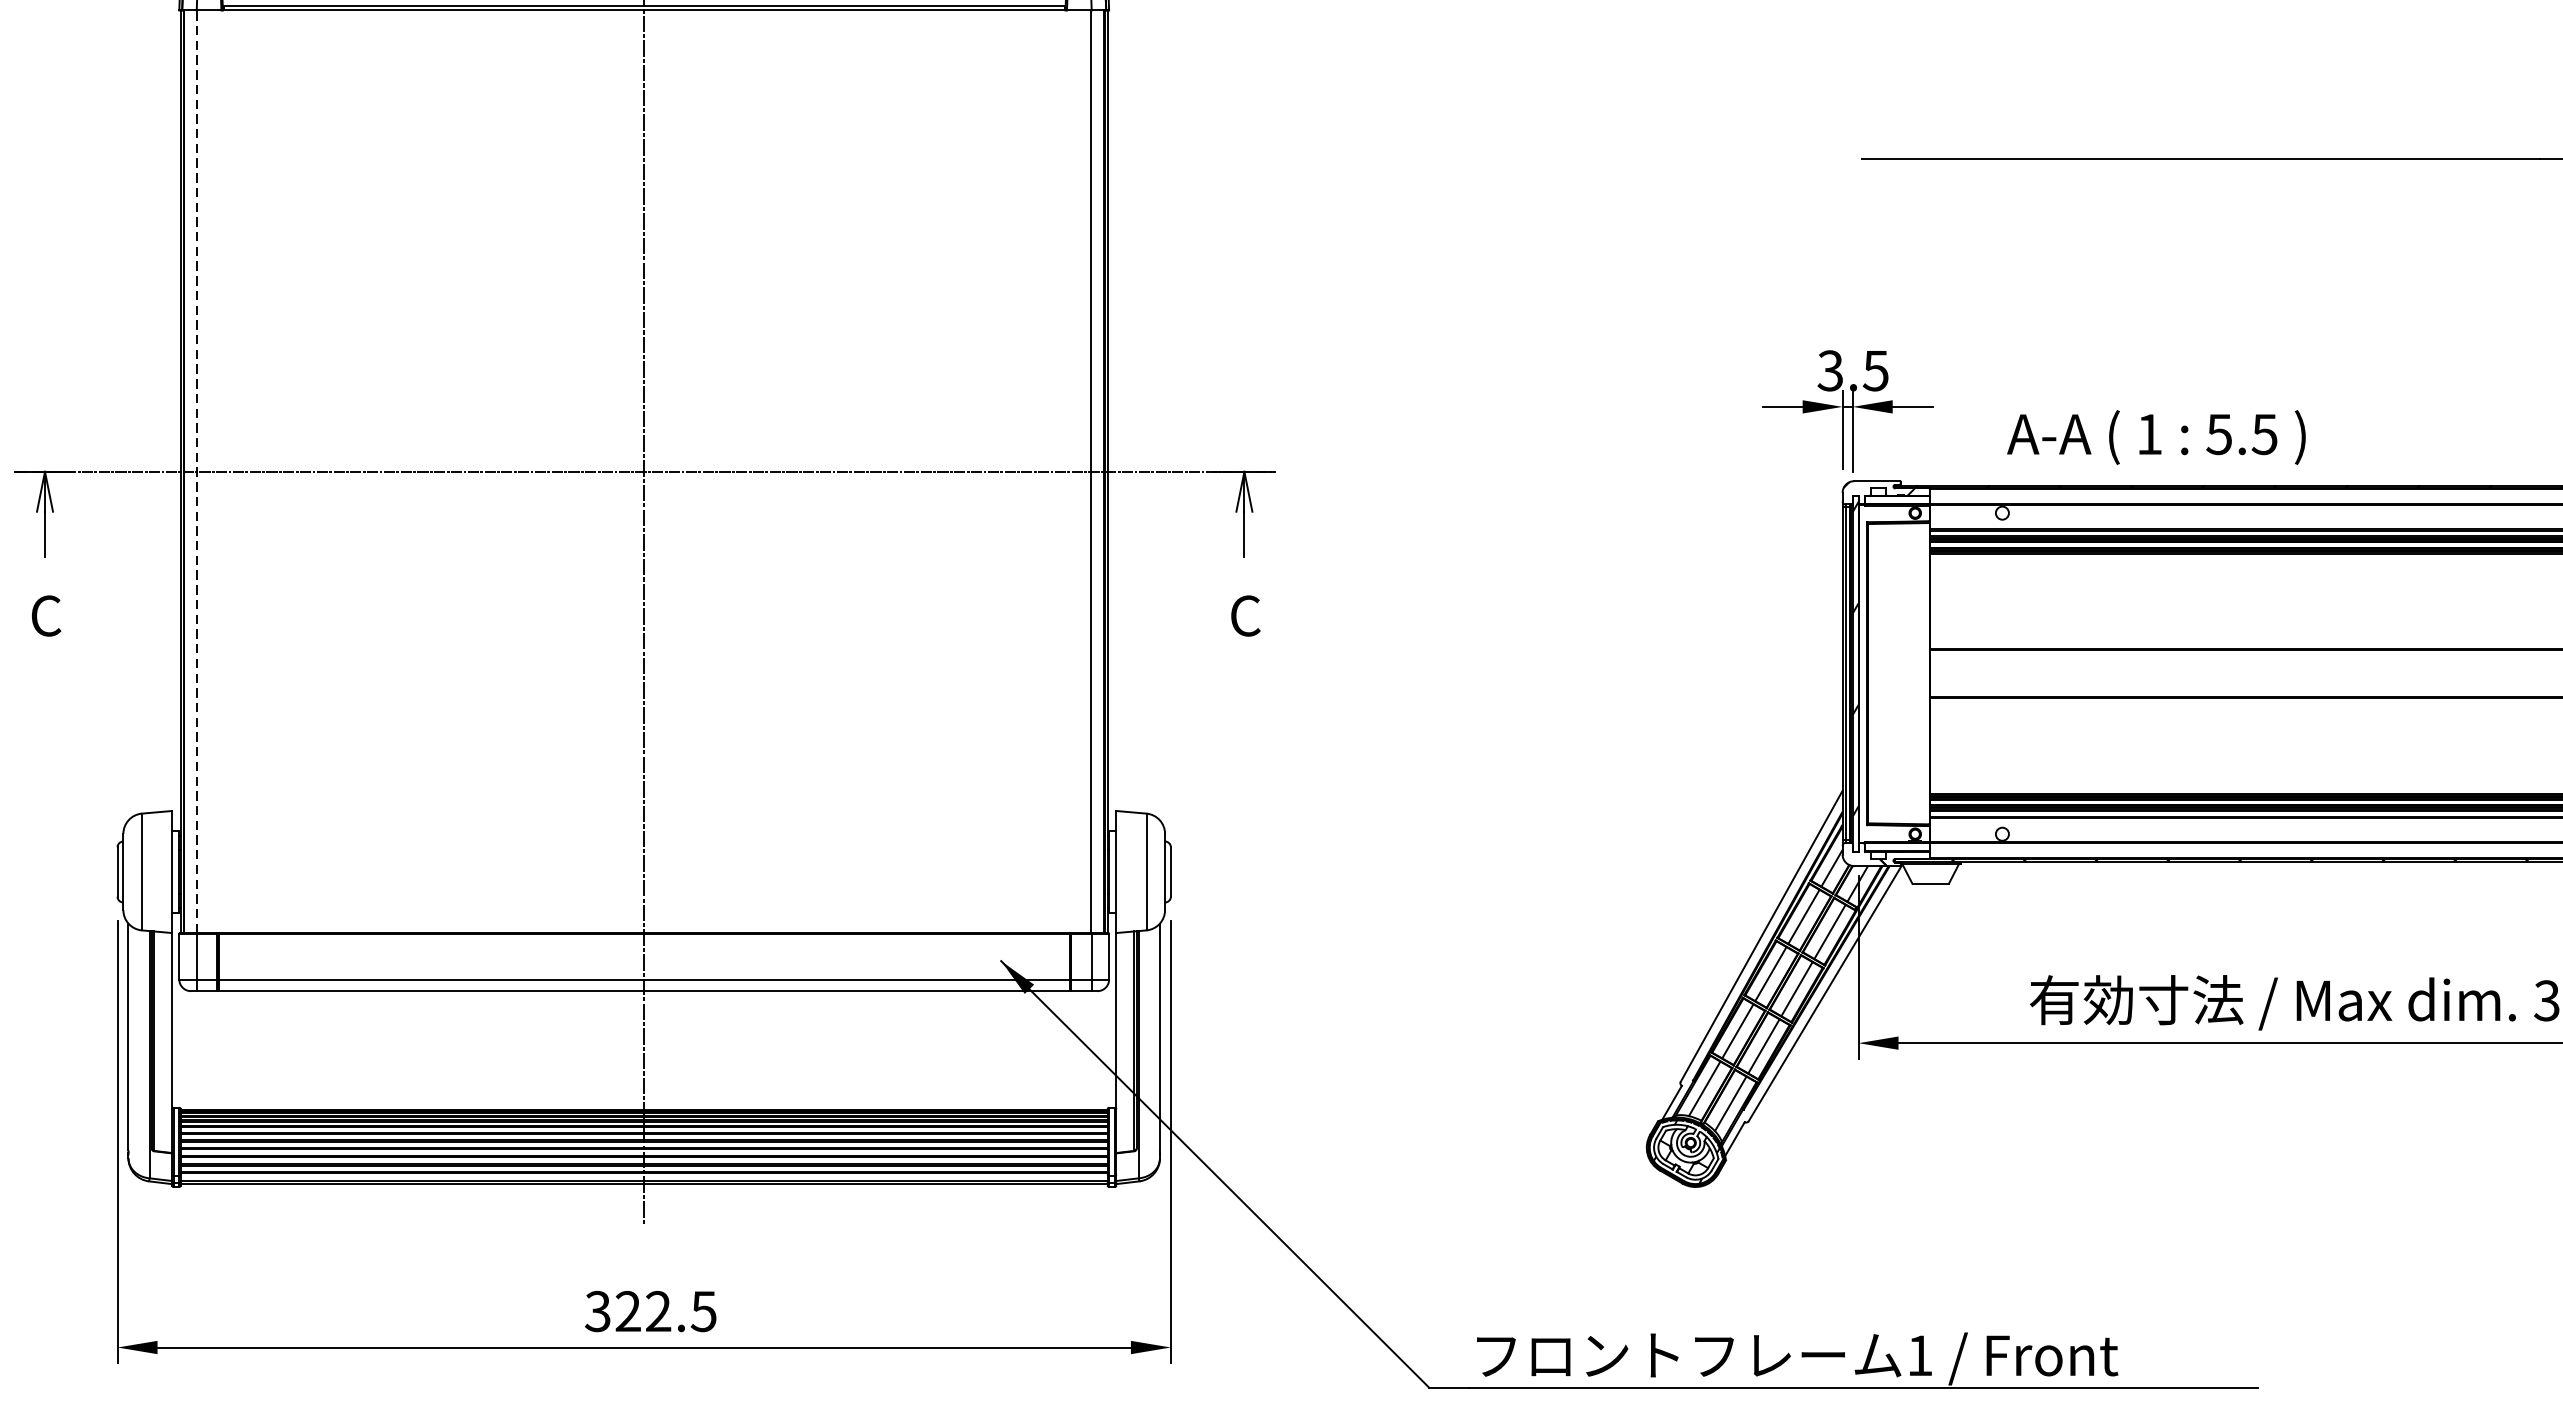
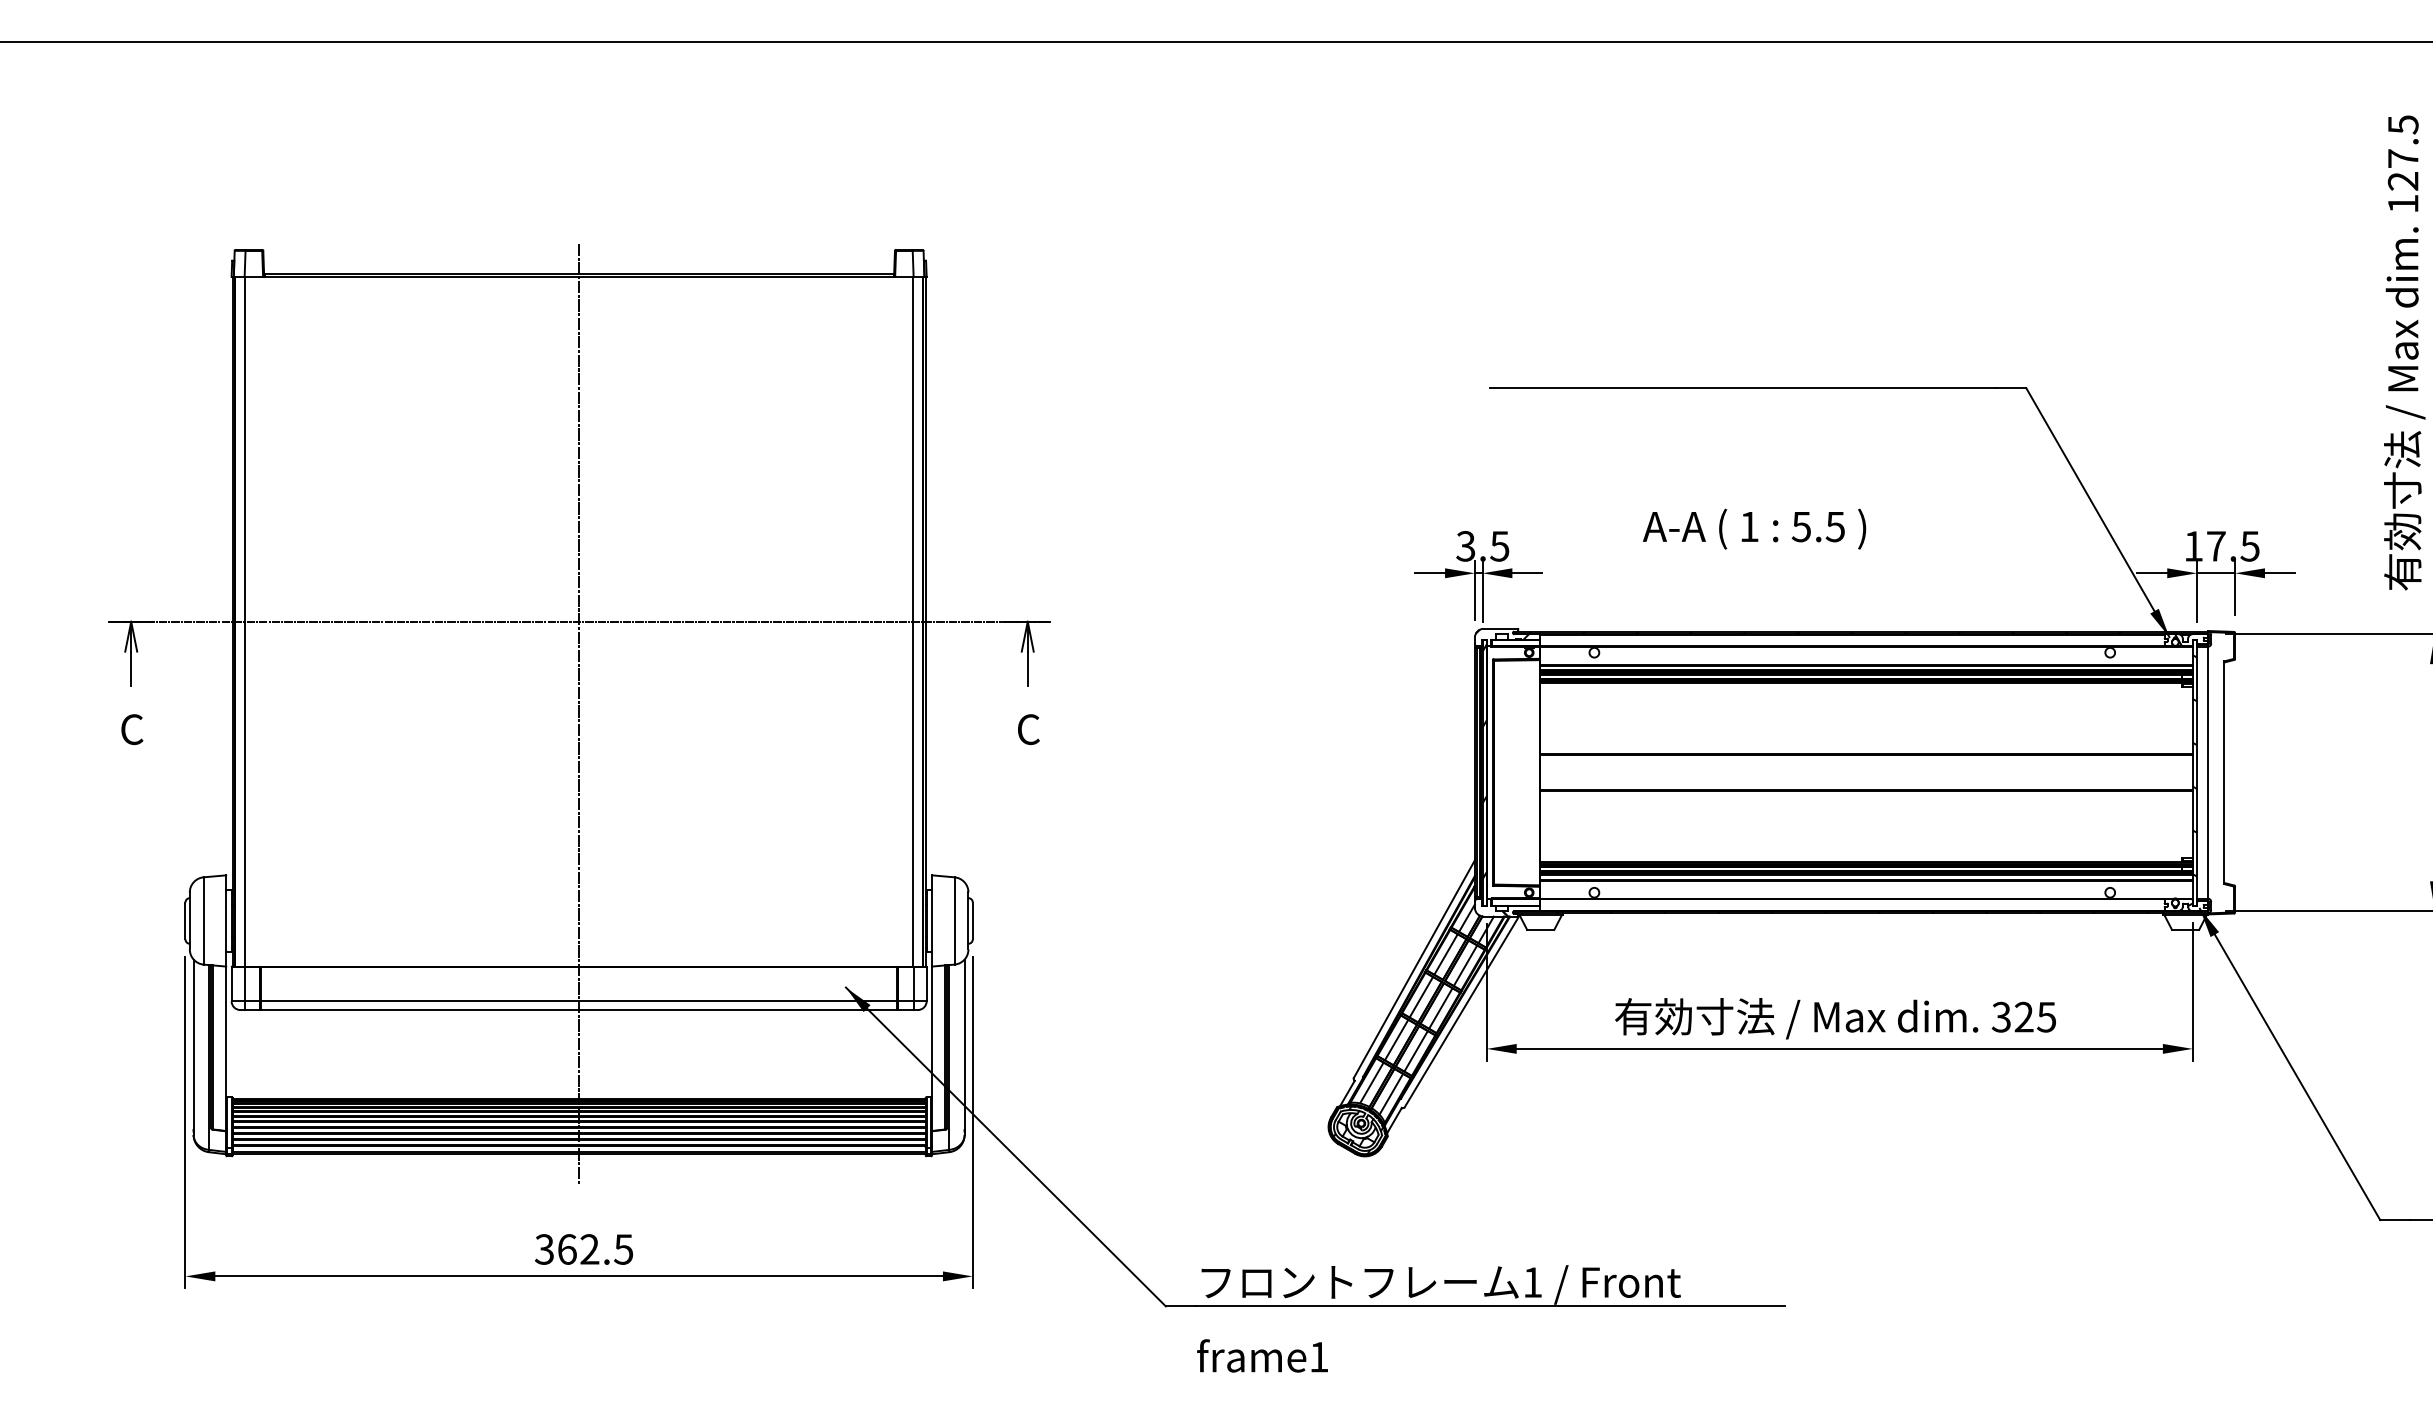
text: (2156, 436) -> (1754, 528), moved
line: (197, 471) -> (245, 621), dashed -> solid
text: (627, 1311) -> (566, 1249), 322.5 -> 362.5

